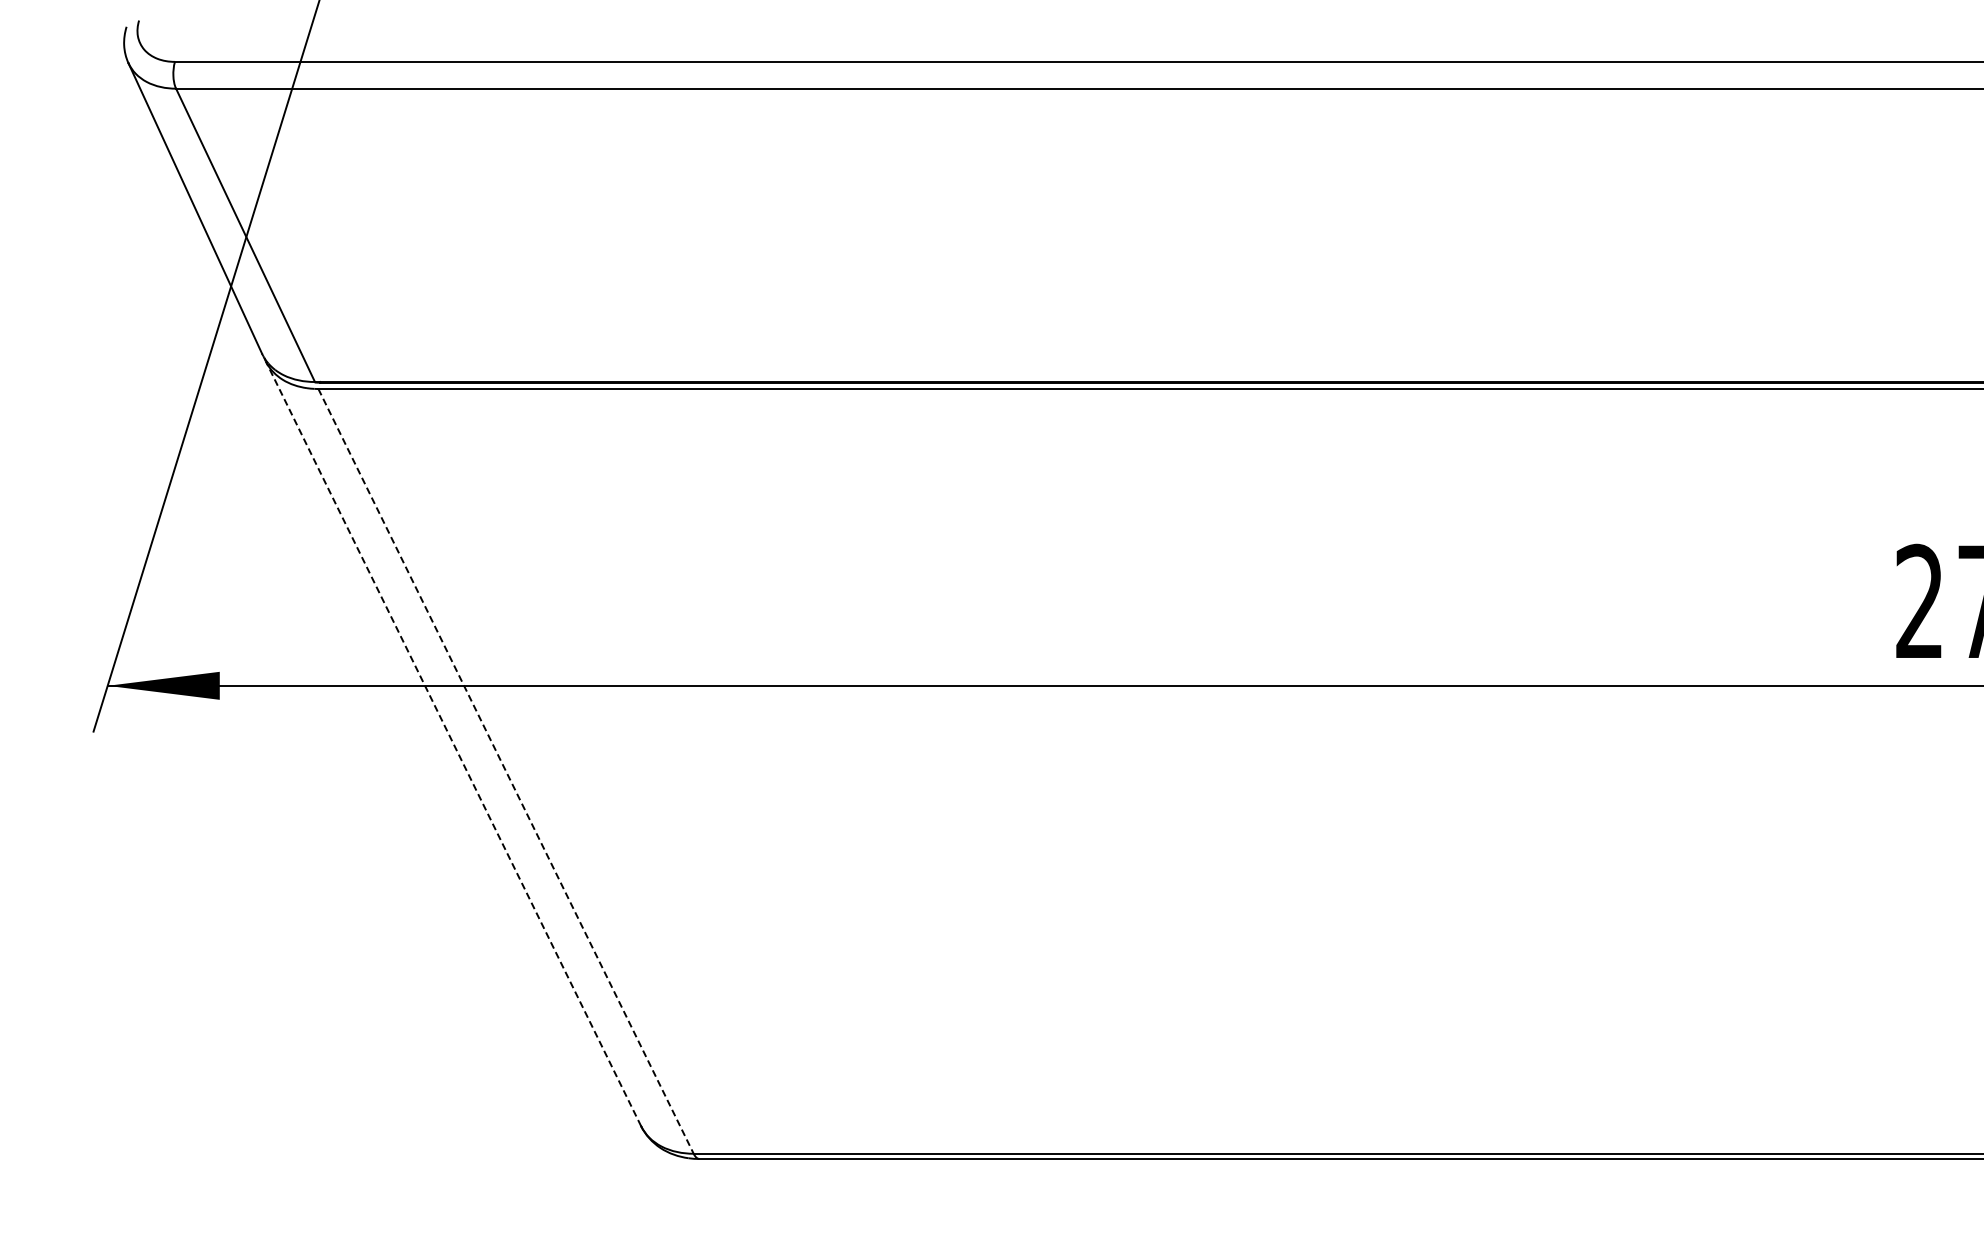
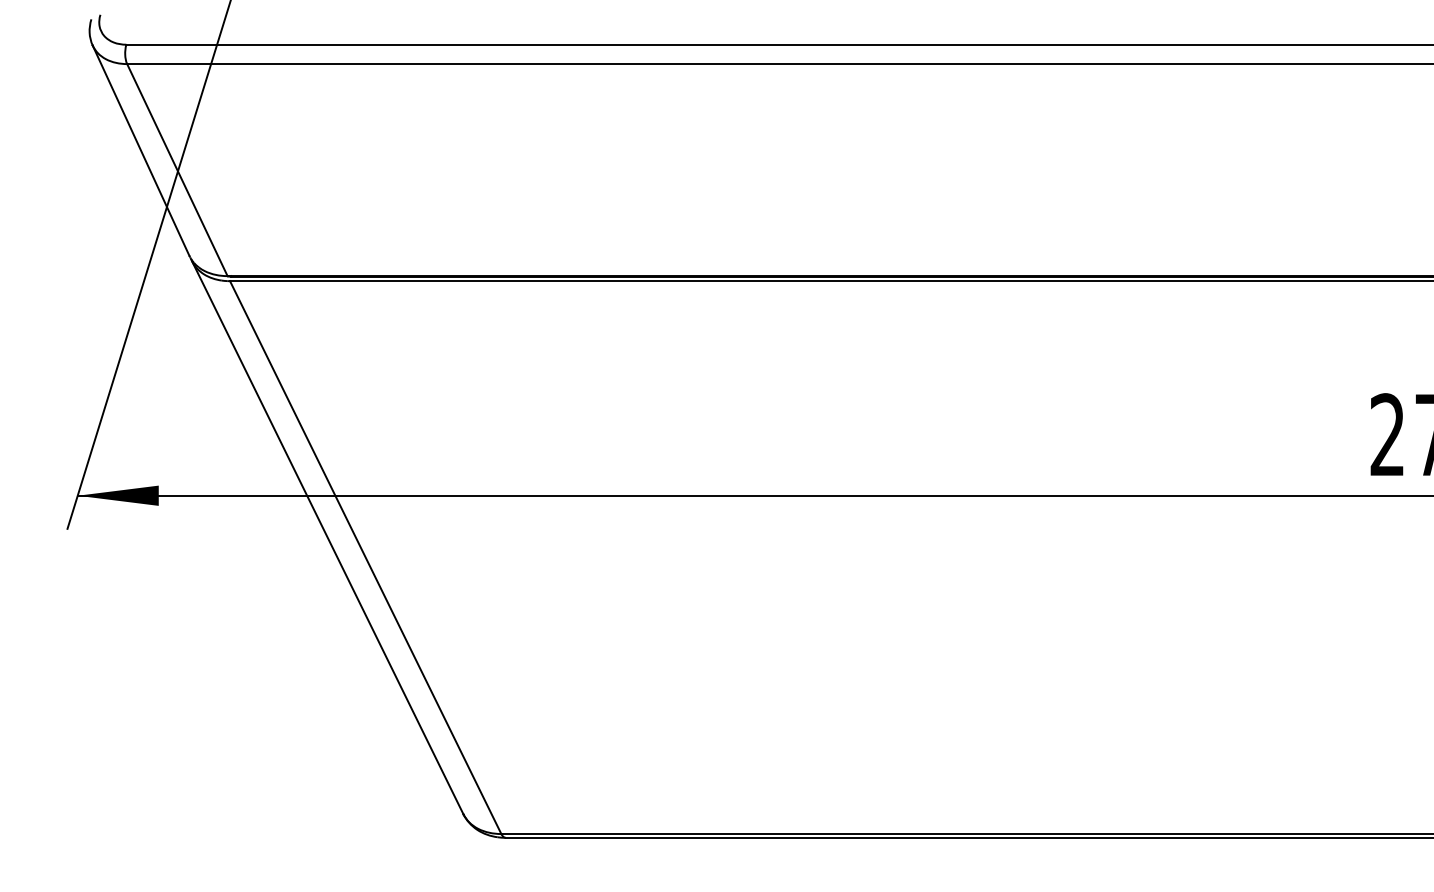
line: (453, 743) -> (327, 537), dashed -> solid
line: (506, 771) -> (366, 557), dashed -> solid

